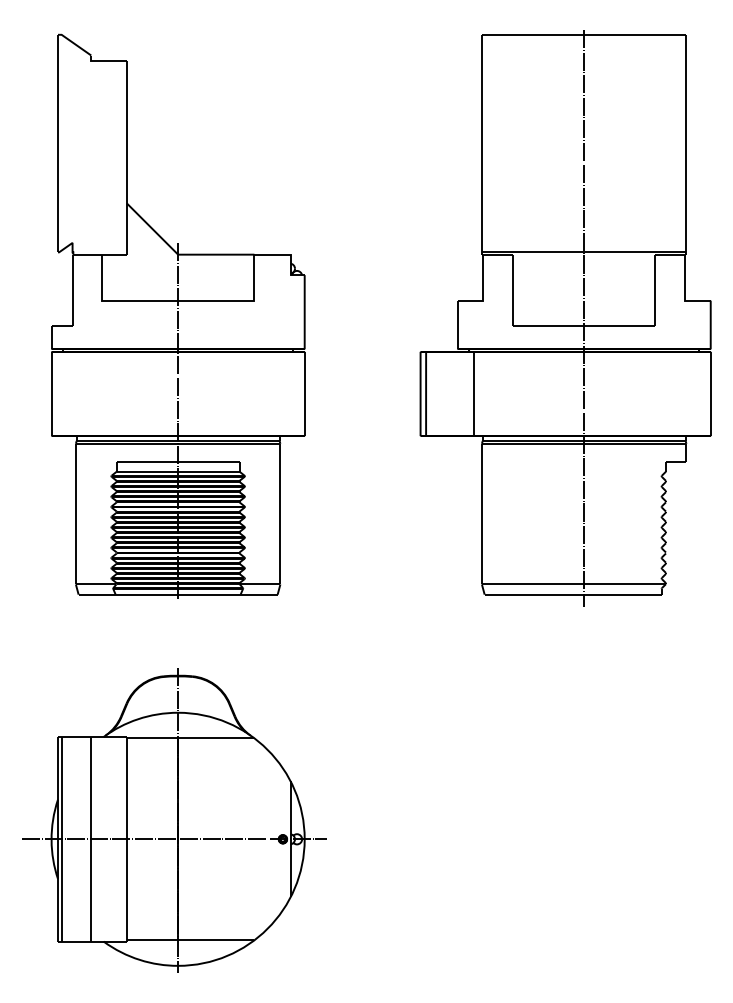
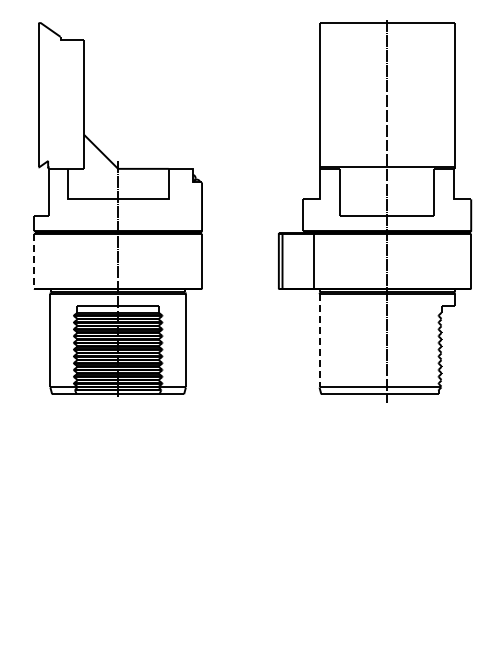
line: (51, 394) -> (34, 261), solid -> dashed
line: (481, 513) -> (319, 340), solid -> dashed
part: (174, 819) -> (115, 543), removed

